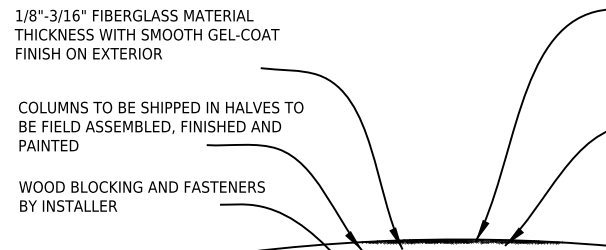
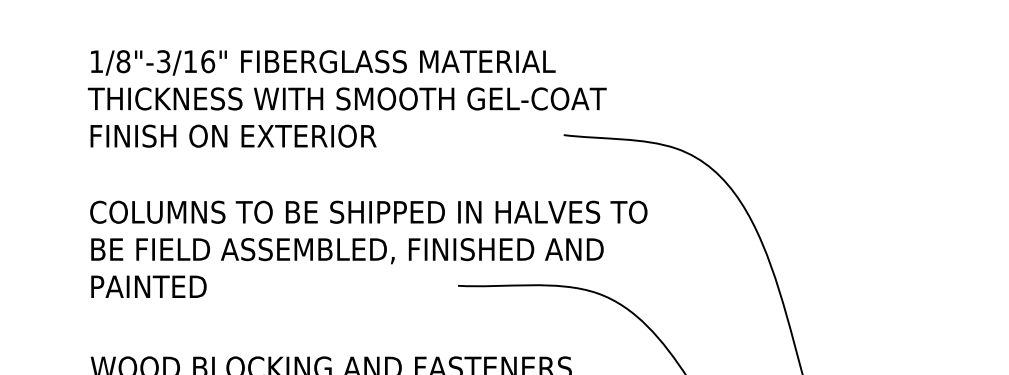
text: (146, 34) -> (345, 98), moved

